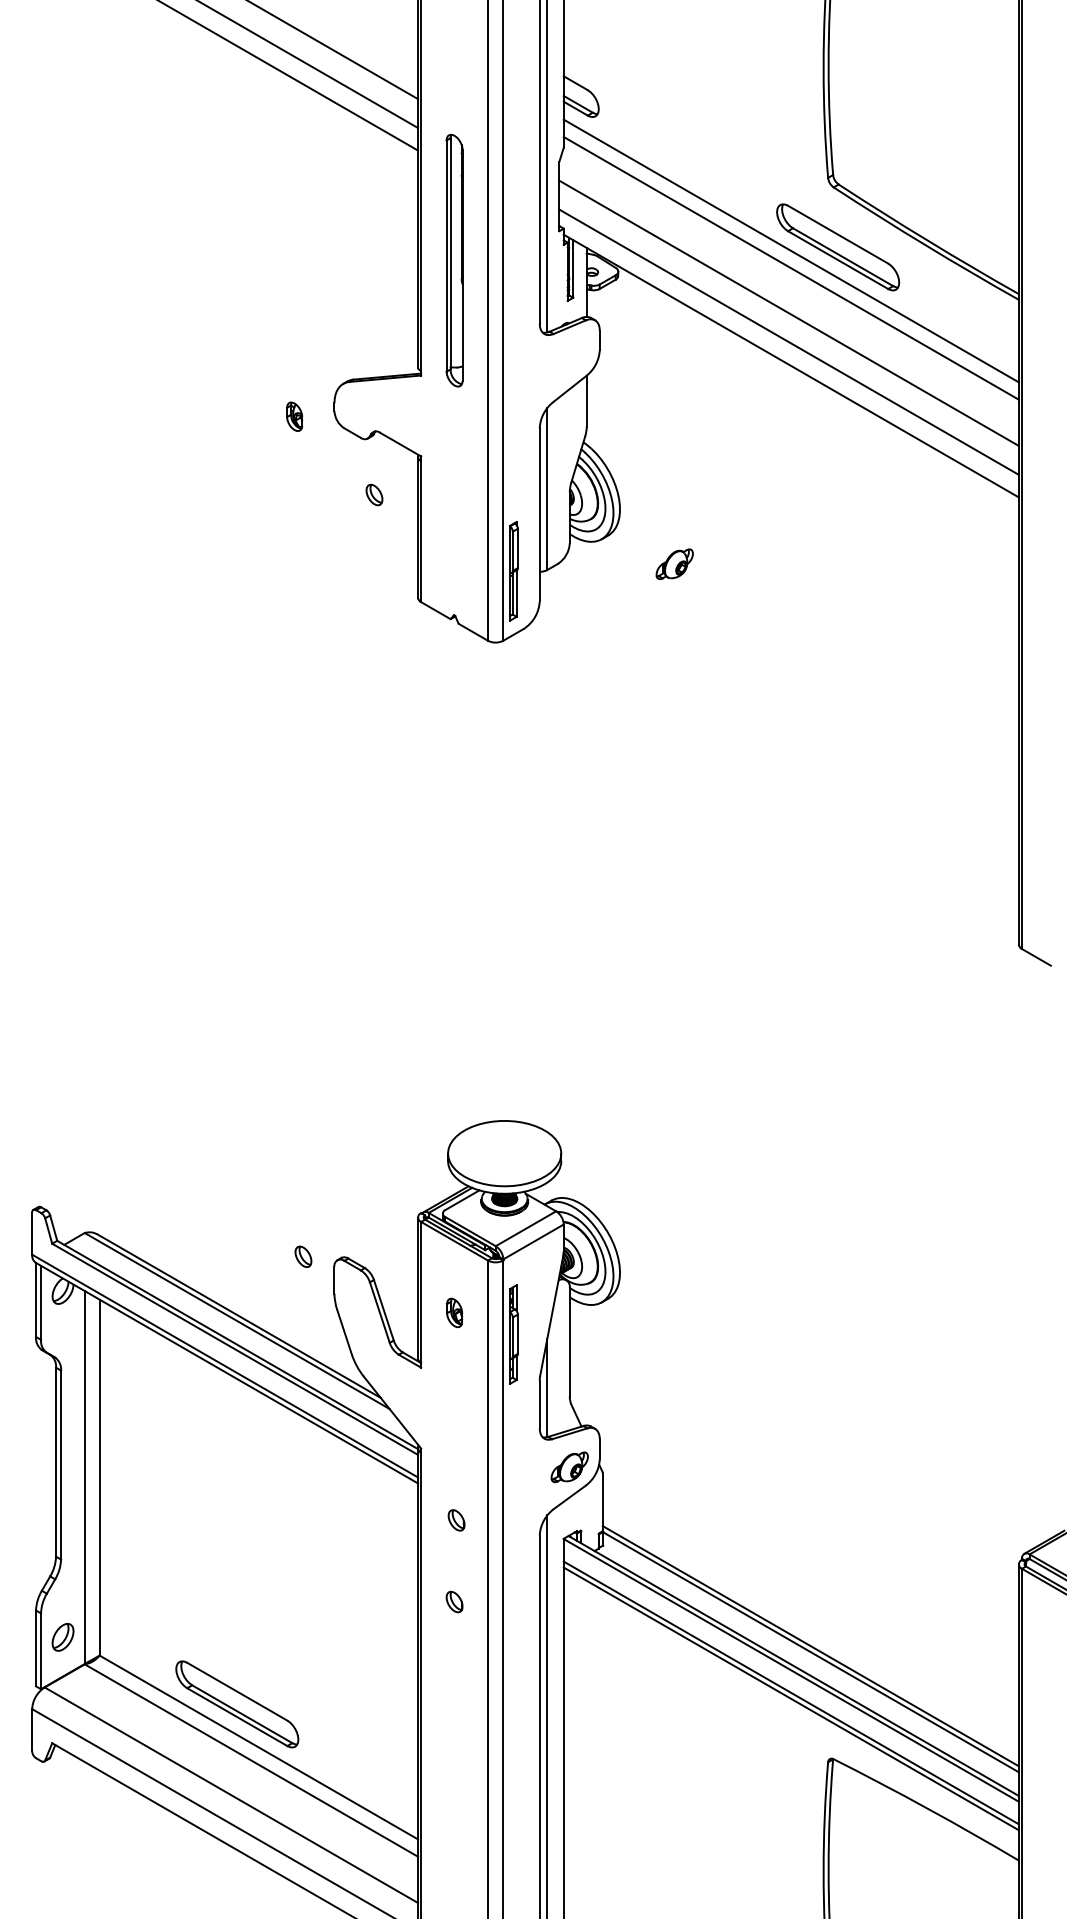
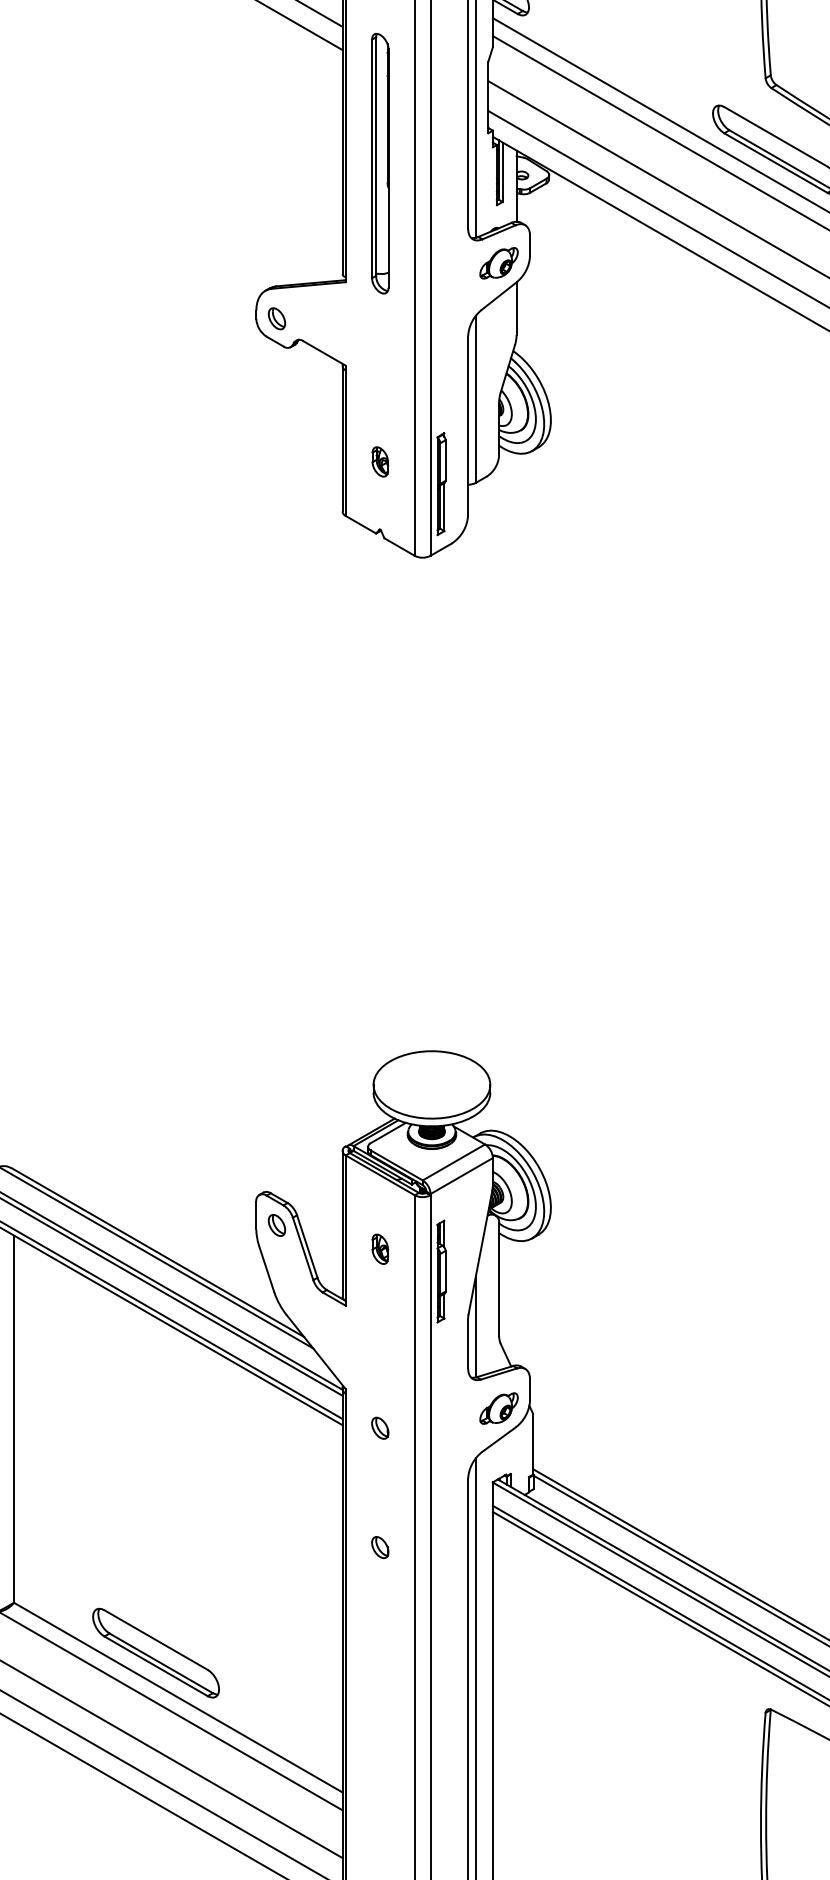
part: (294, 416) -> (380, 461), moved
part: (374, 494) -> (276, 318), moved
part: (674, 563) -> (498, 262), moved
part: (303, 1256) -> (276, 1225), moved
part: (456, 1520) -> (380, 1428), moved

